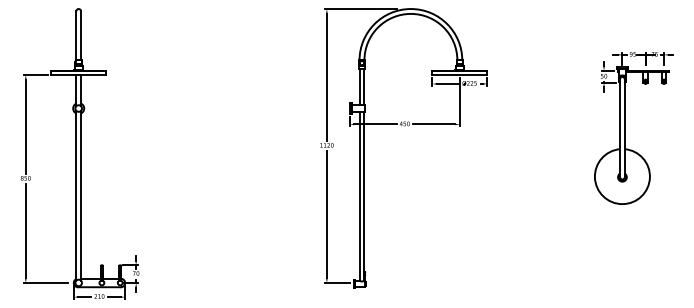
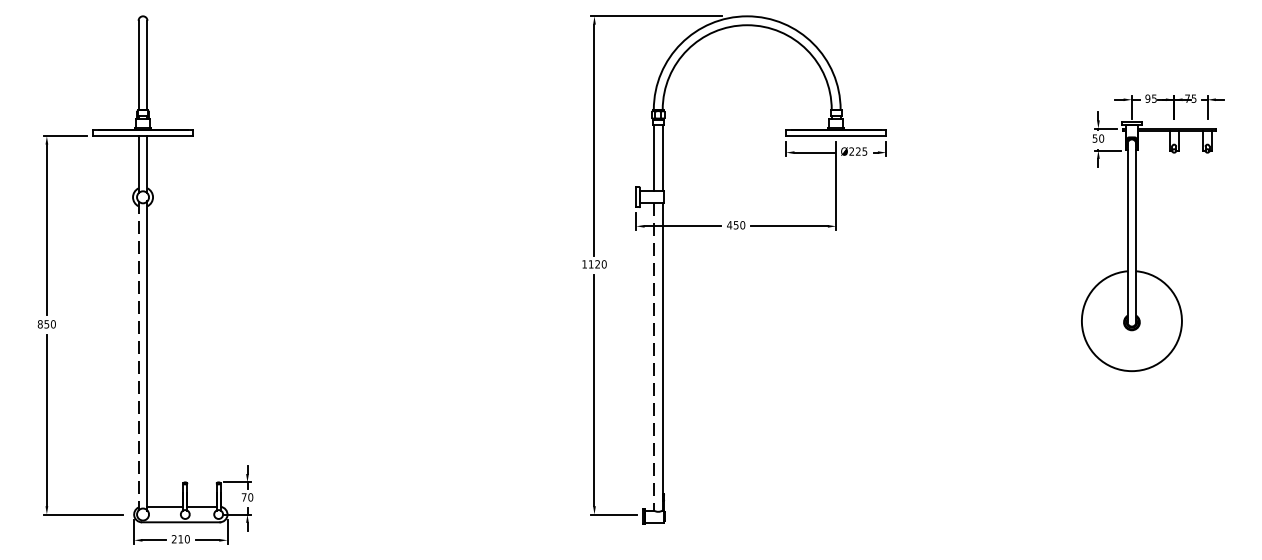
line: (76, 195) -> (139, 355), solid -> dashed
line: (359, 196) -> (653, 357), solid -> dashed

